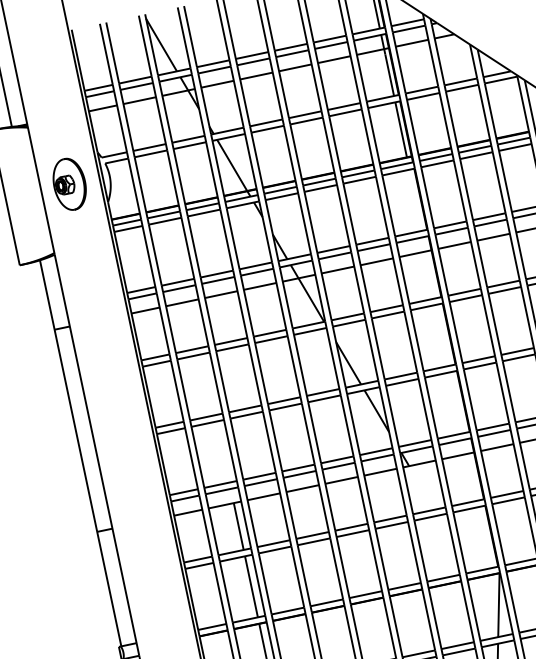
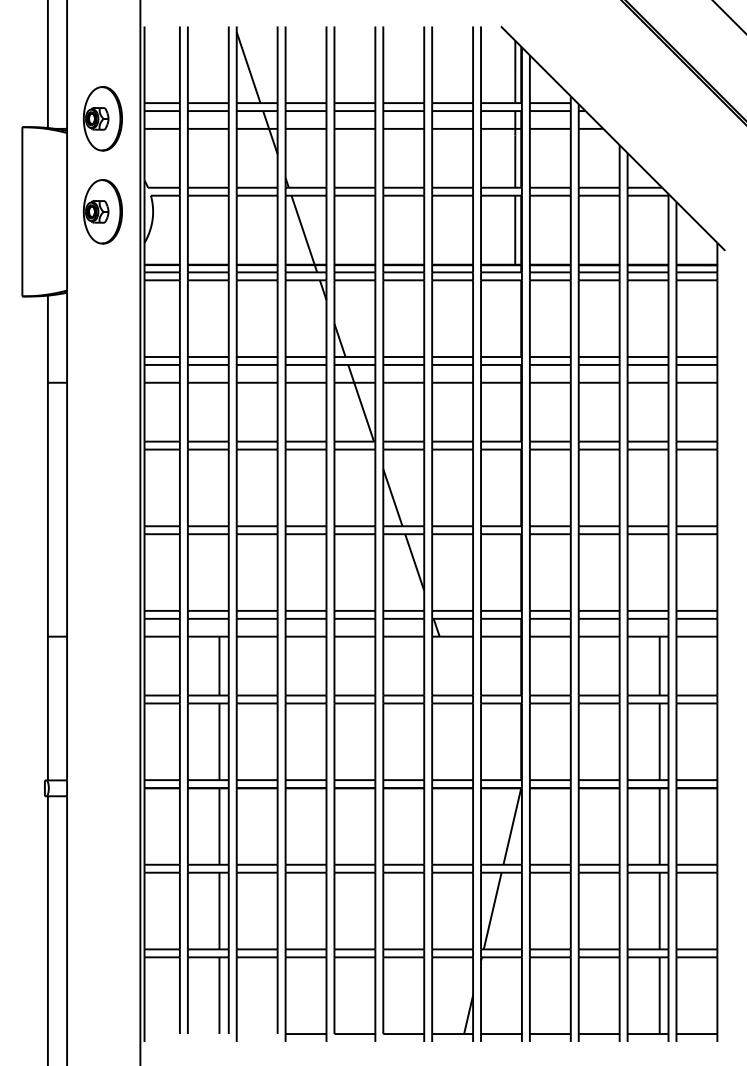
part: (53, 110) -> (102, 118), added

